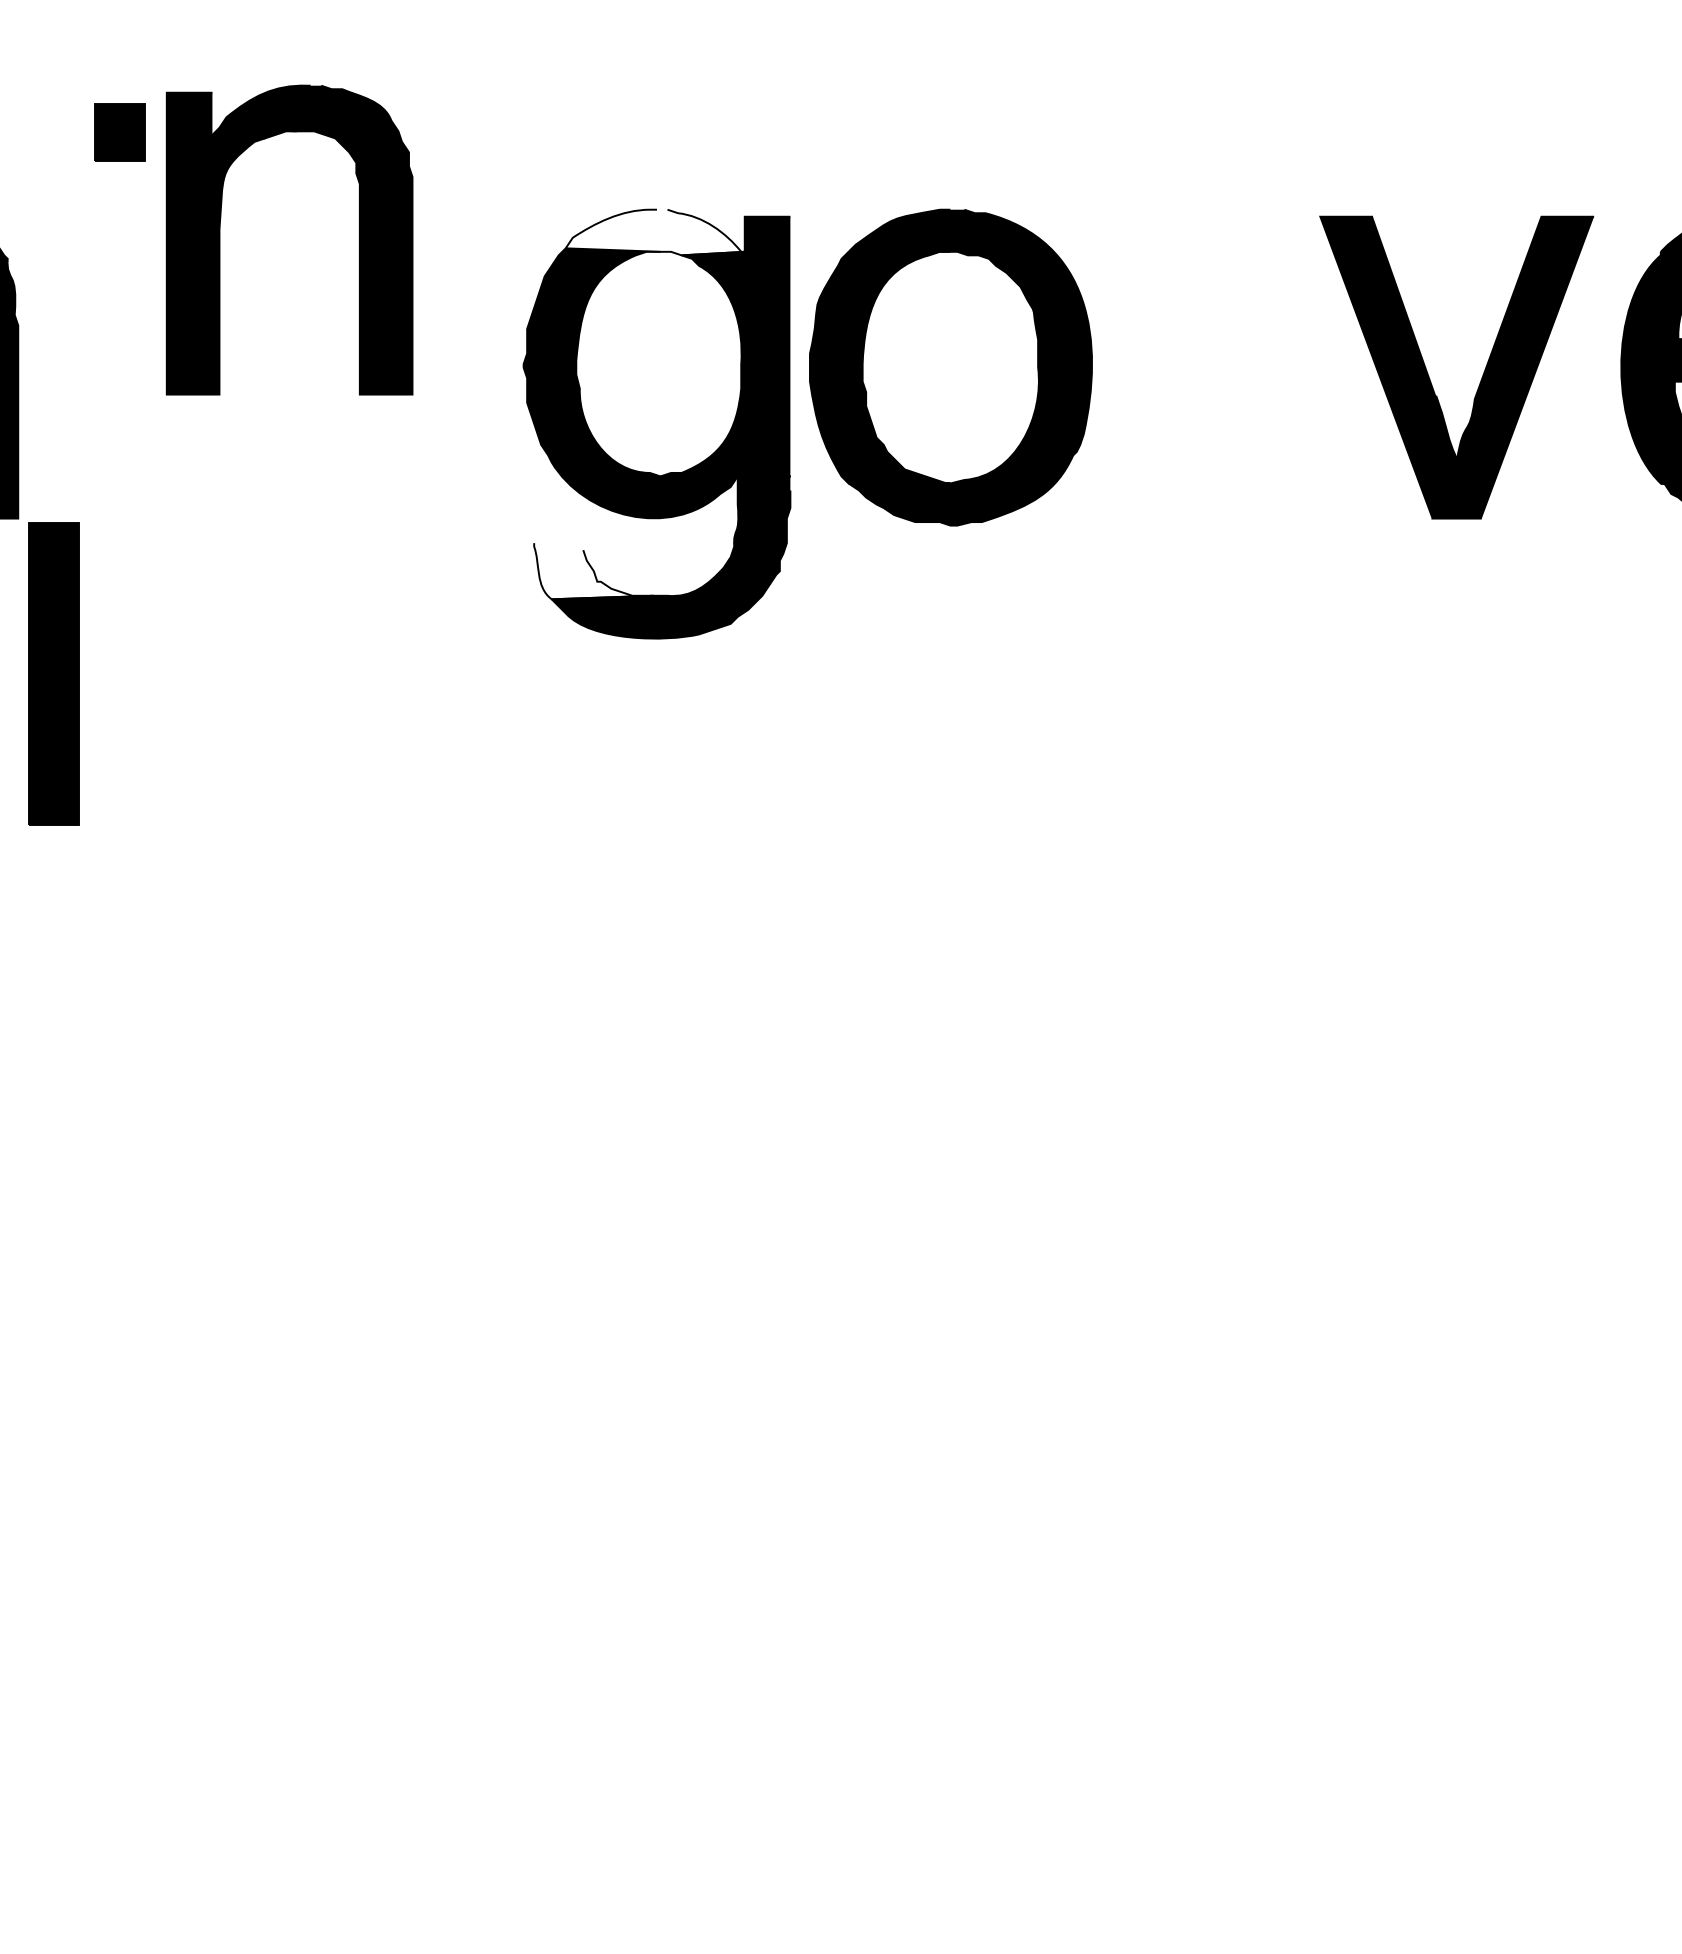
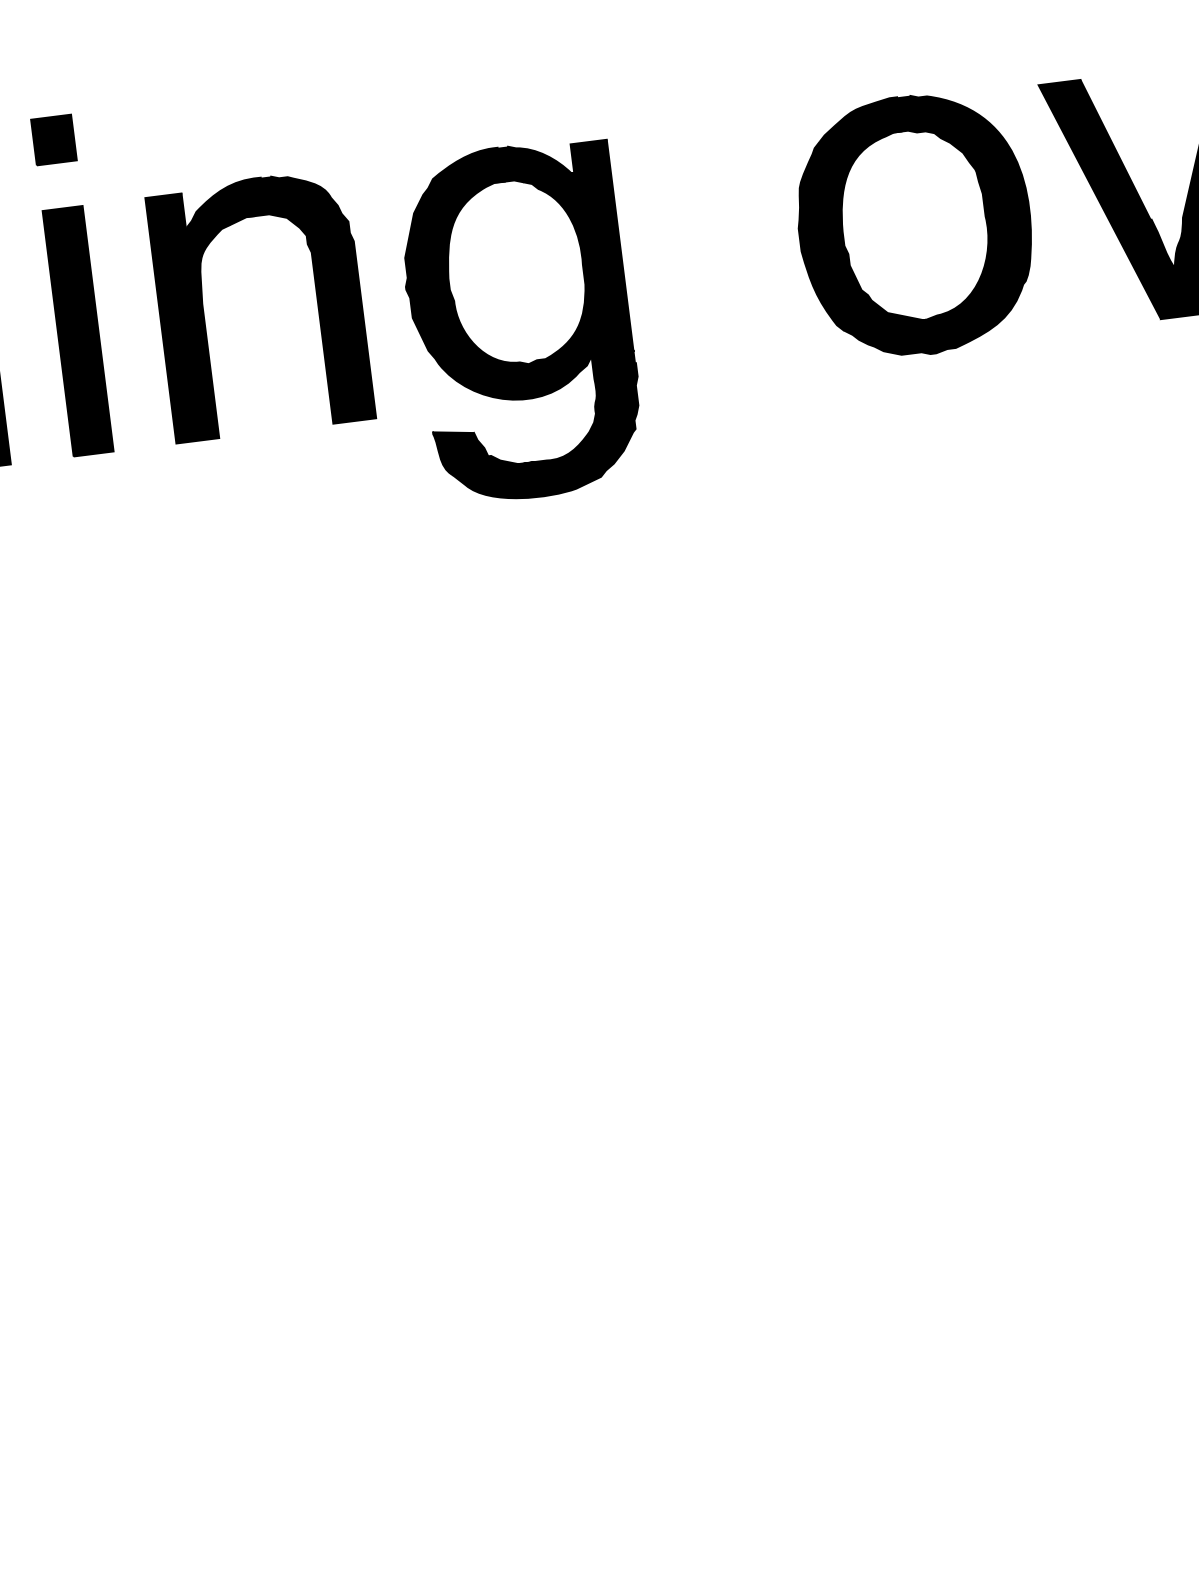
fill: (654, 232) -> (498, 166), added
part: (220, 239) -> (204, 311), moved
part: (950, 367) -> (914, 225), moved
fill: (593, 571) -> (484, 448), added
part: (53, 673) -> (77, 331), moved

